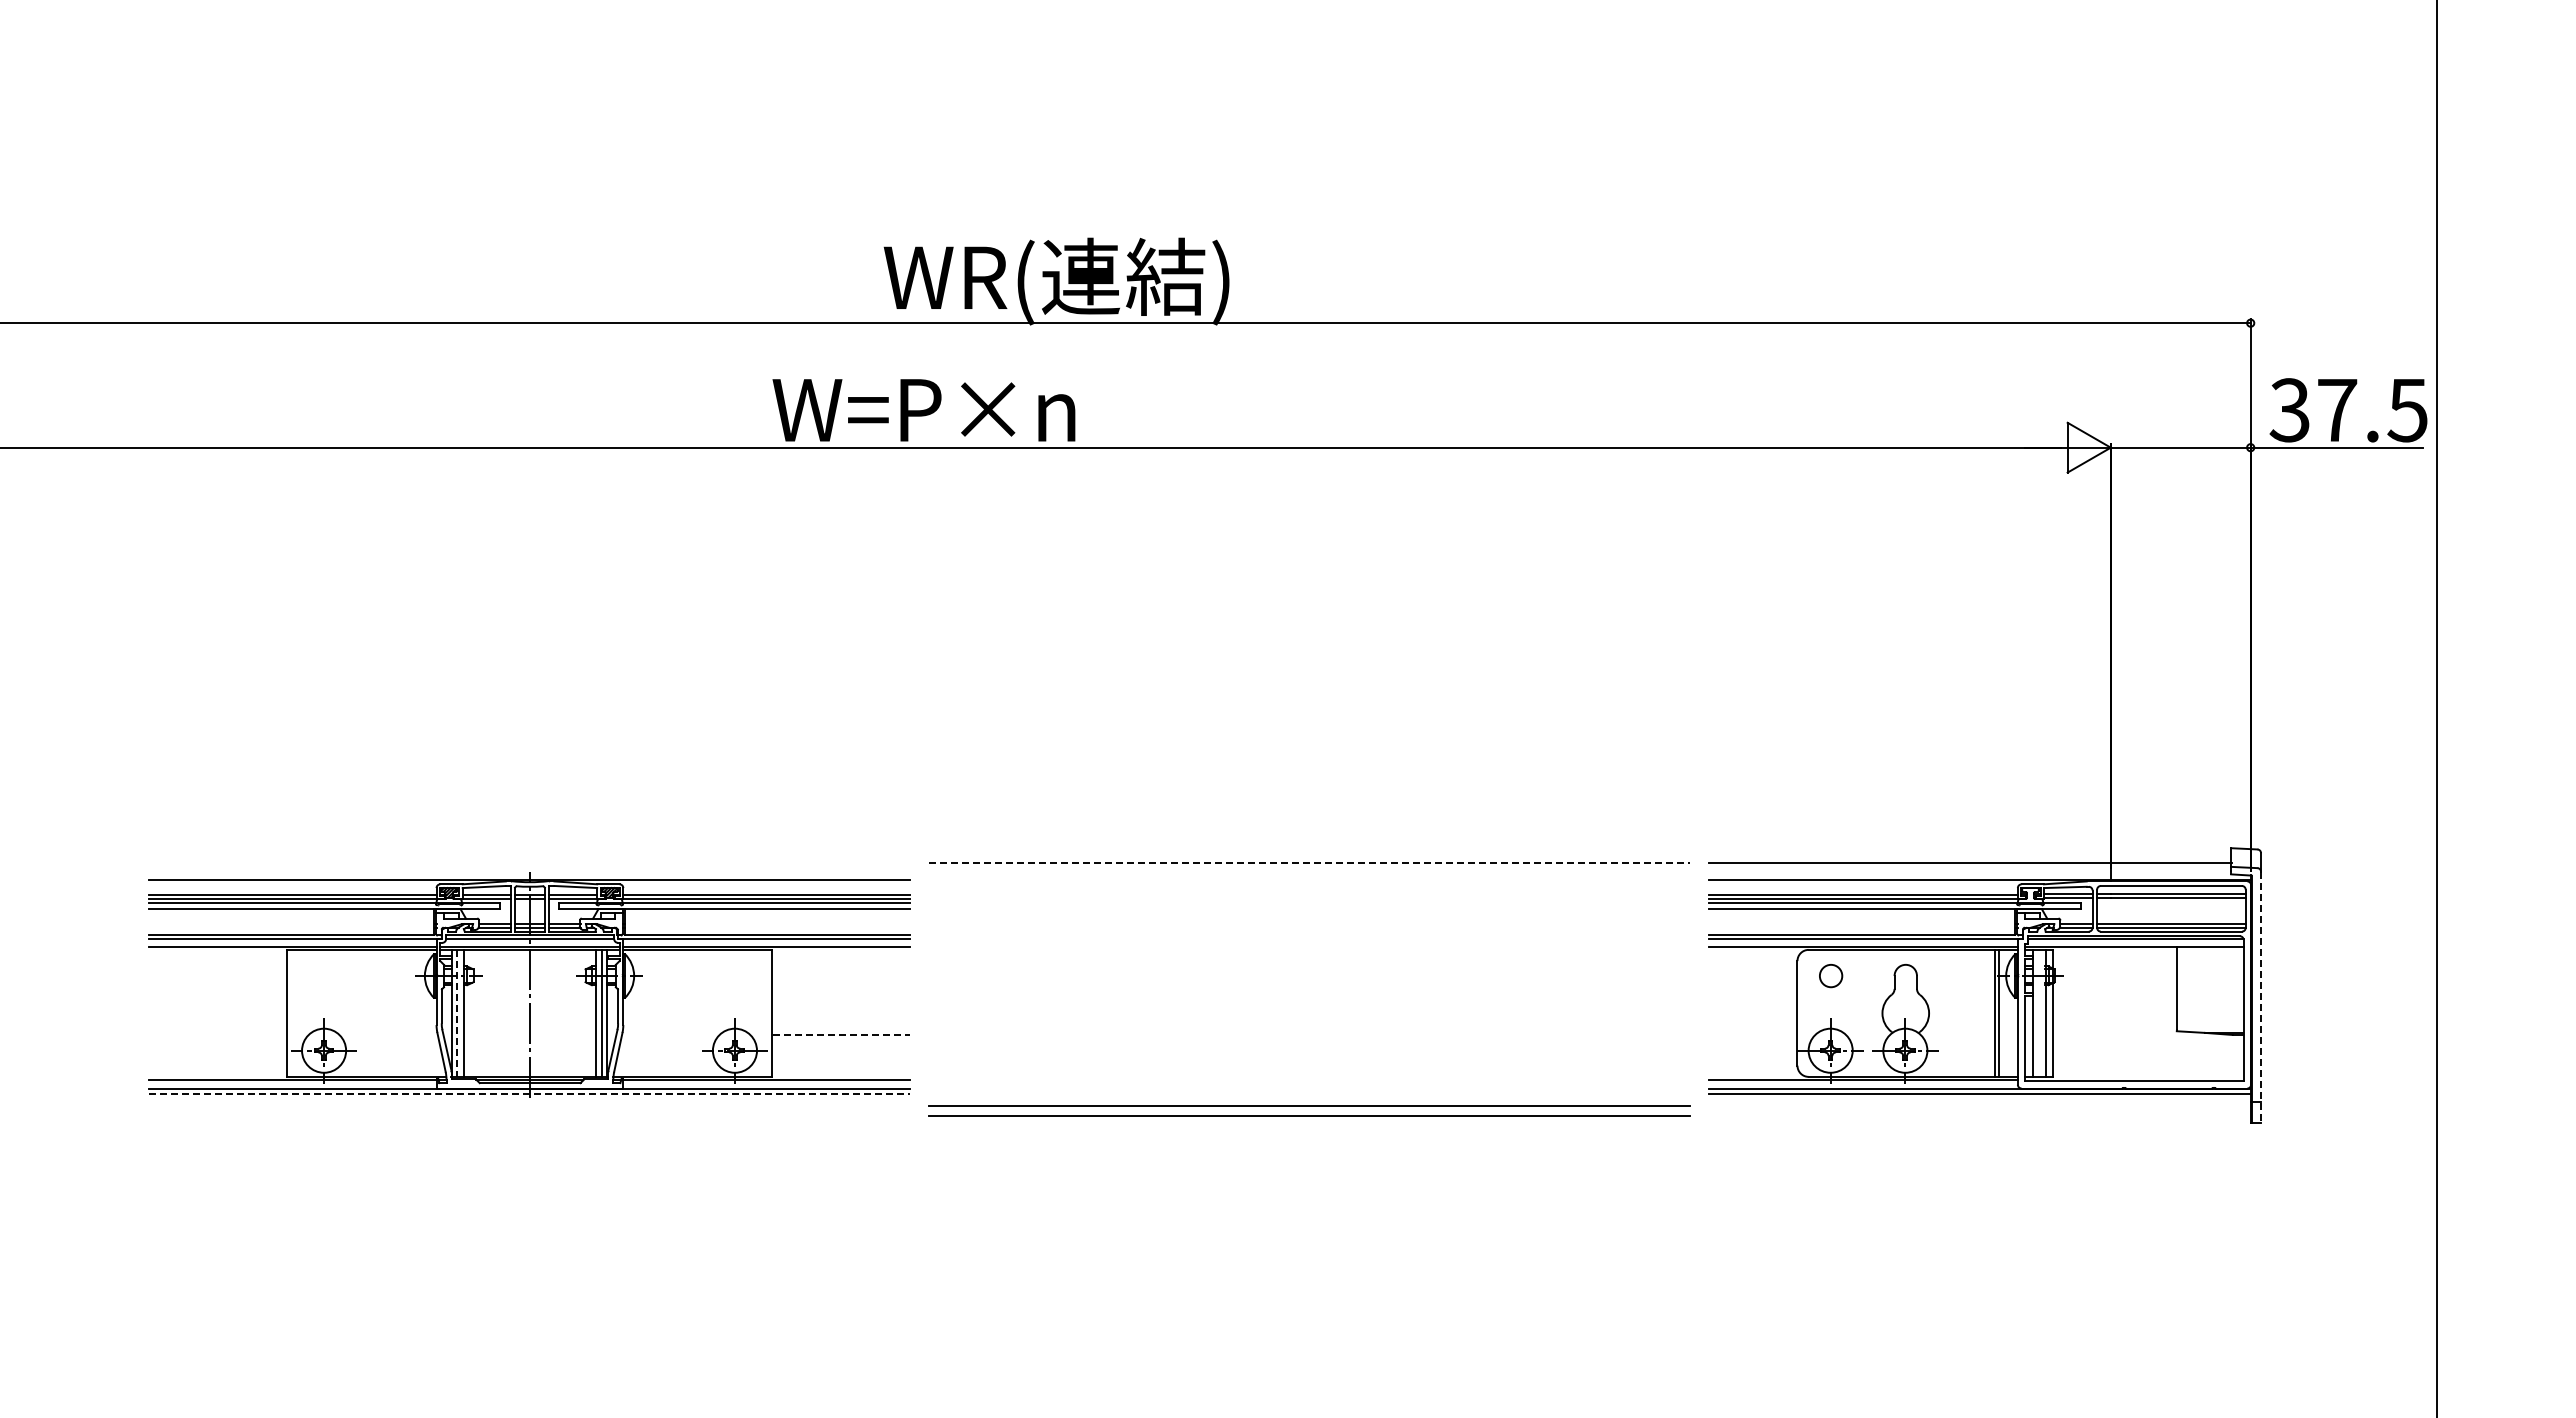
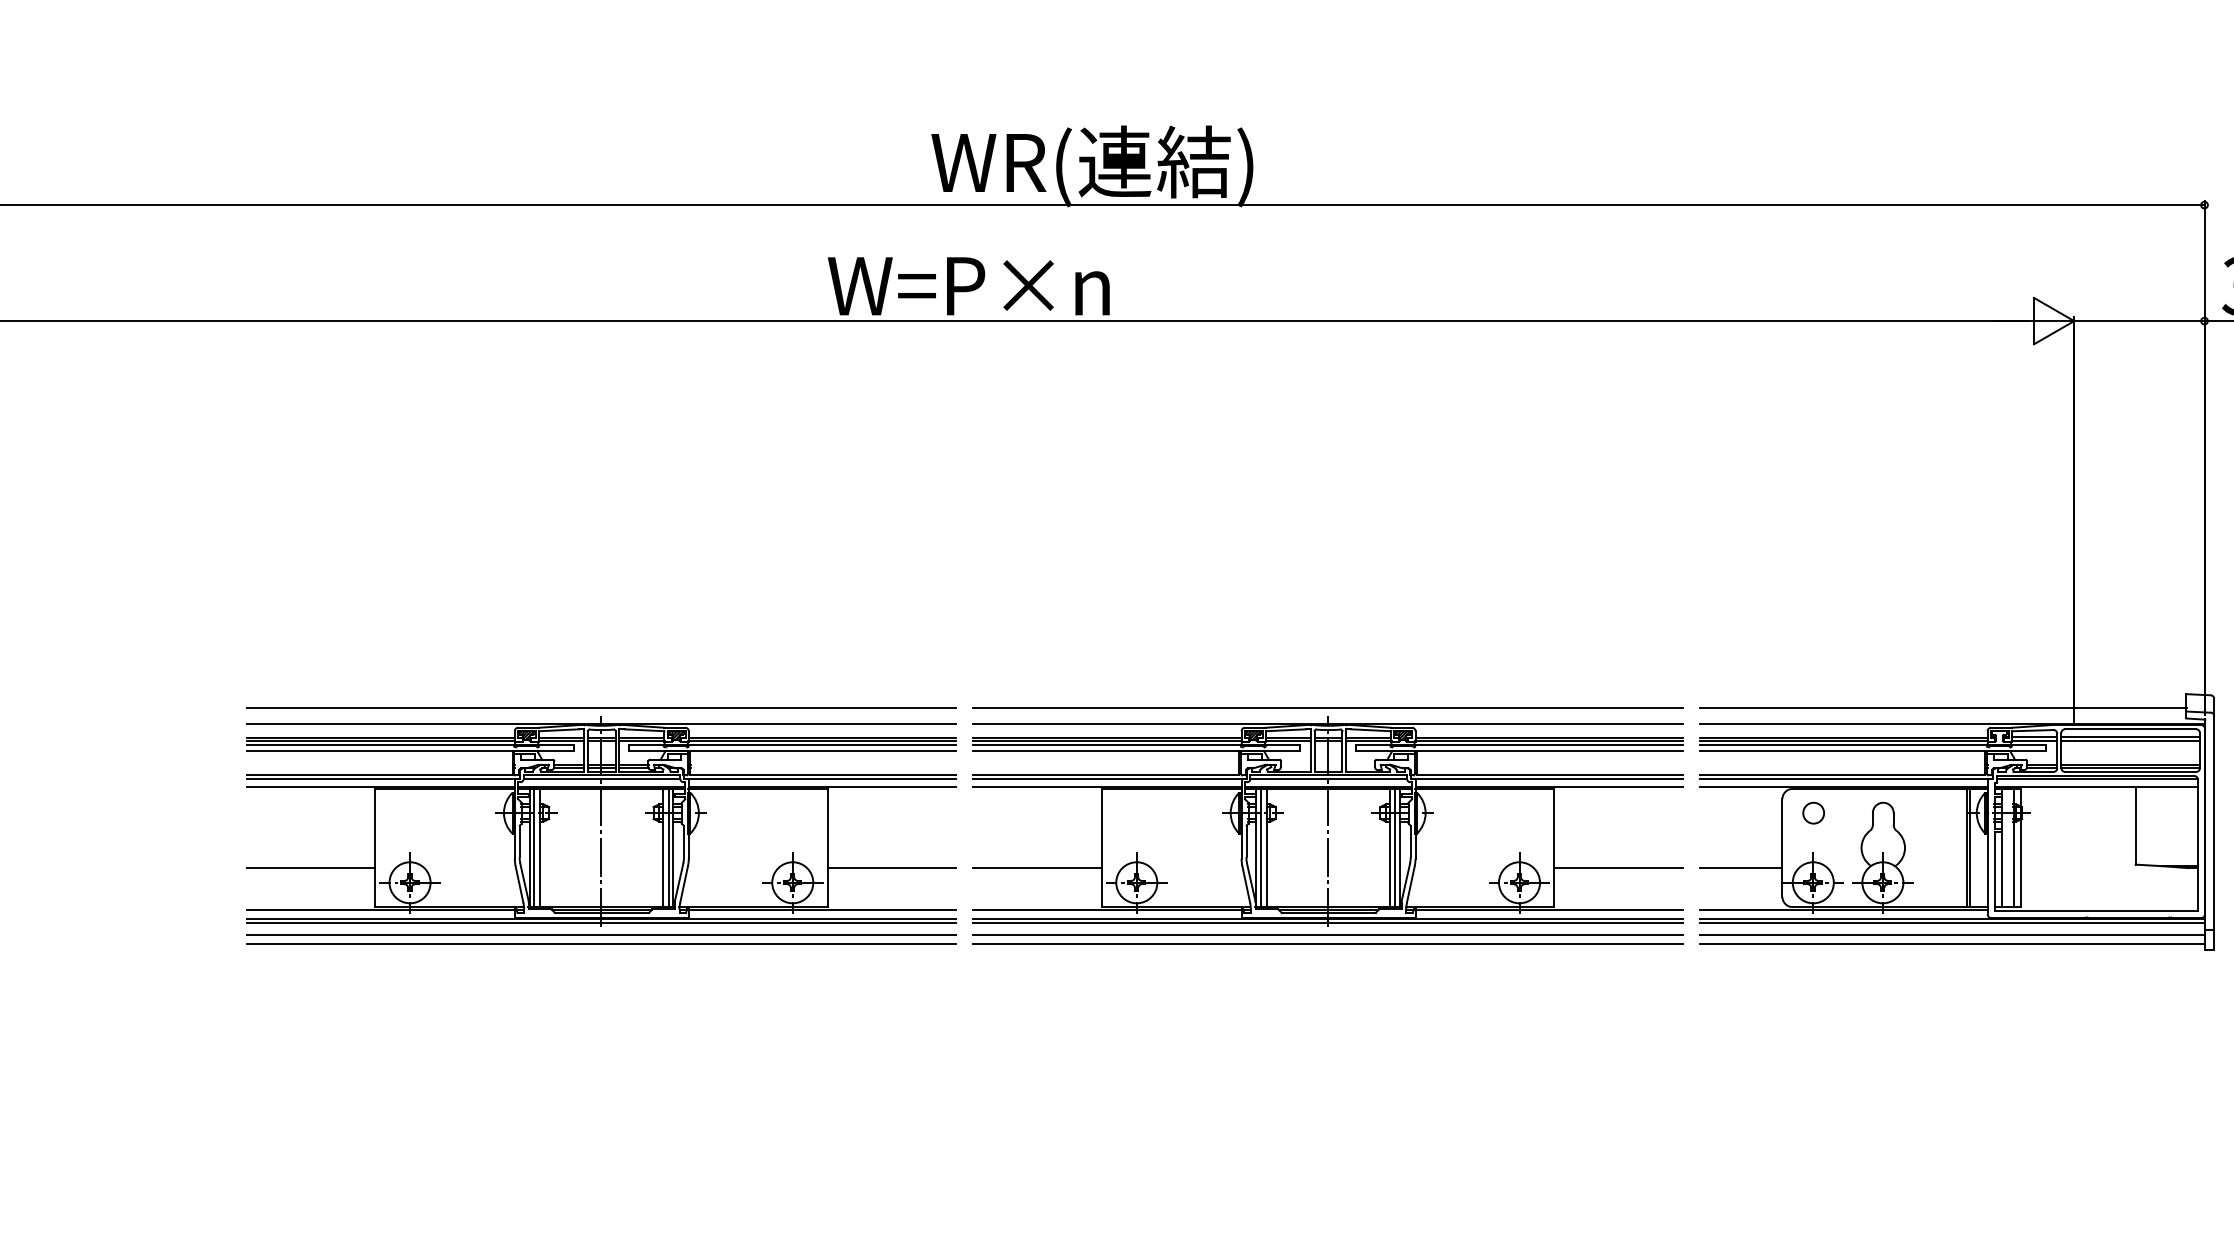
line: (529, 862) -> (601, 707), added
line: (1309, 862) -> (1327, 707), dashed -> solid
part: (1309, 984) -> (1327, 821), added
line: (2261, 997) -> (2214, 833), dashed -> solid
line: (457, 1013) -> (534, 848), dashed -> solid
line: (217, 1034) -> (310, 867), added
line: (841, 1034) -> (891, 867), dashed -> solid
line: (1753, 1034) -> (1741, 867), added
line: (529, 1094) -> (601, 923), dashed -> solid
line: (529, 1106) -> (601, 934), added
line: (1980, 1106) -> (1952, 934), added
line: (529, 1116) -> (601, 944), added
line: (1980, 1116) -> (1952, 944), added

